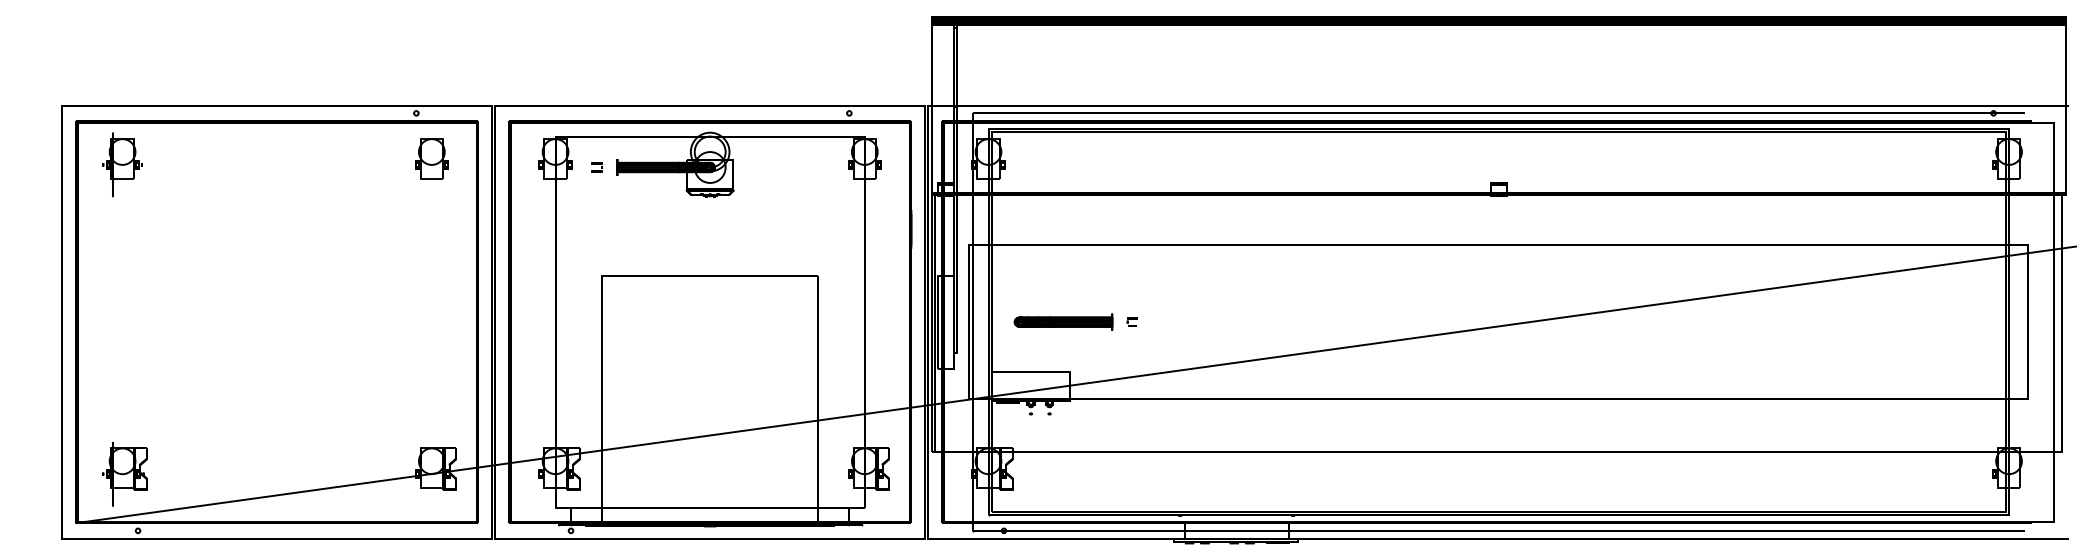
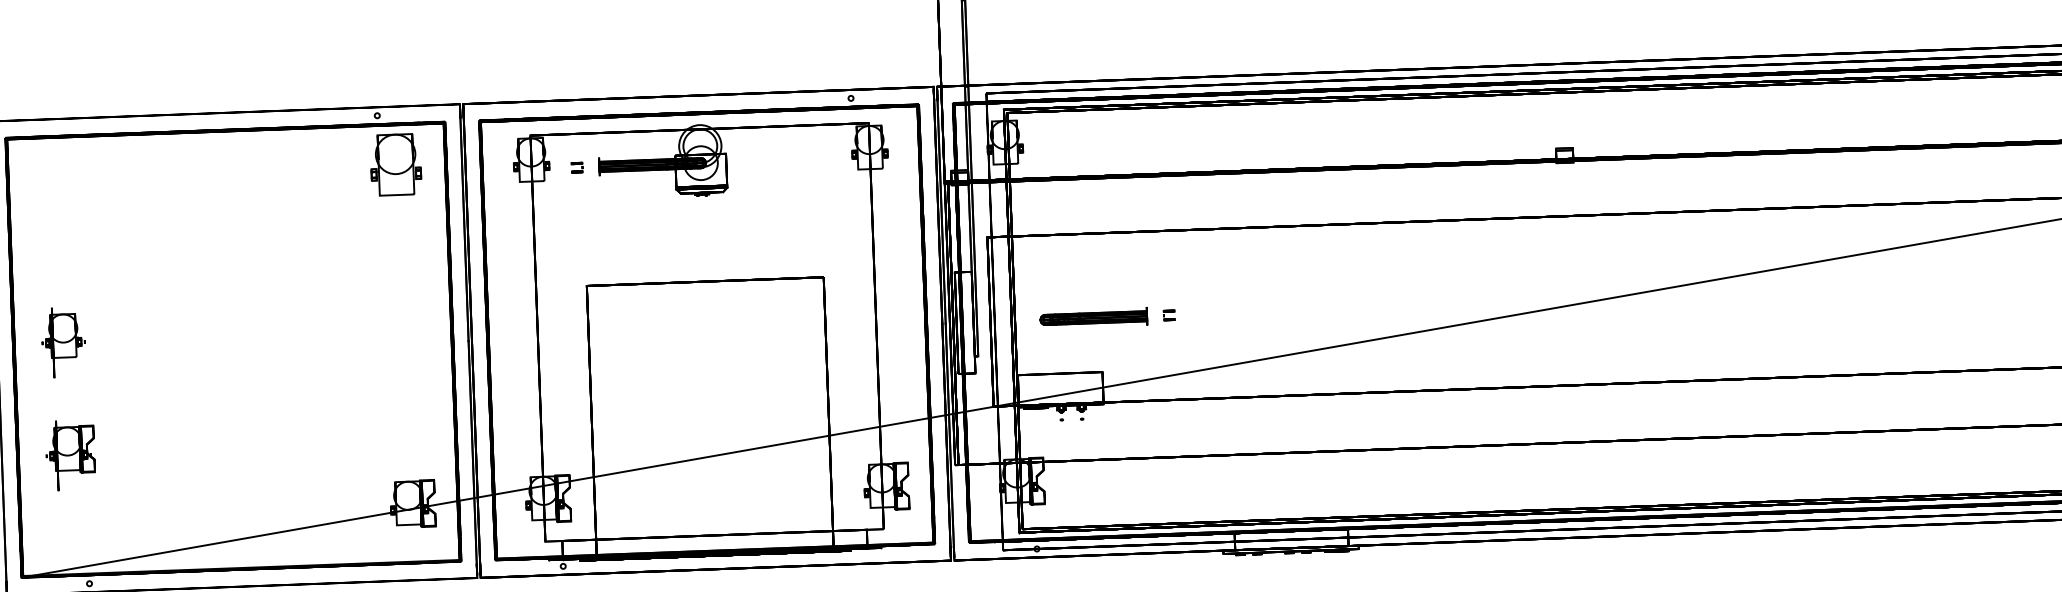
part: (431, 158) -> (395, 164), size x1.4
part: (122, 164) -> (63, 342), moved
part: (124, 474) -> (69, 455), moved

